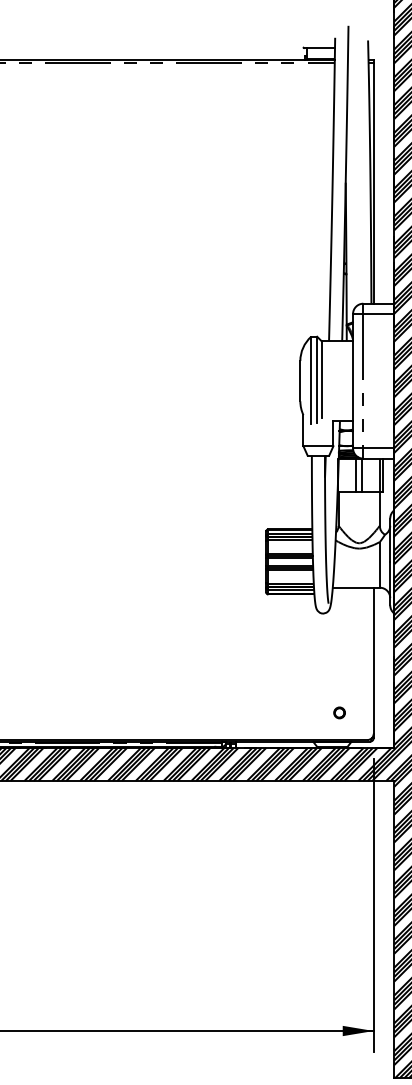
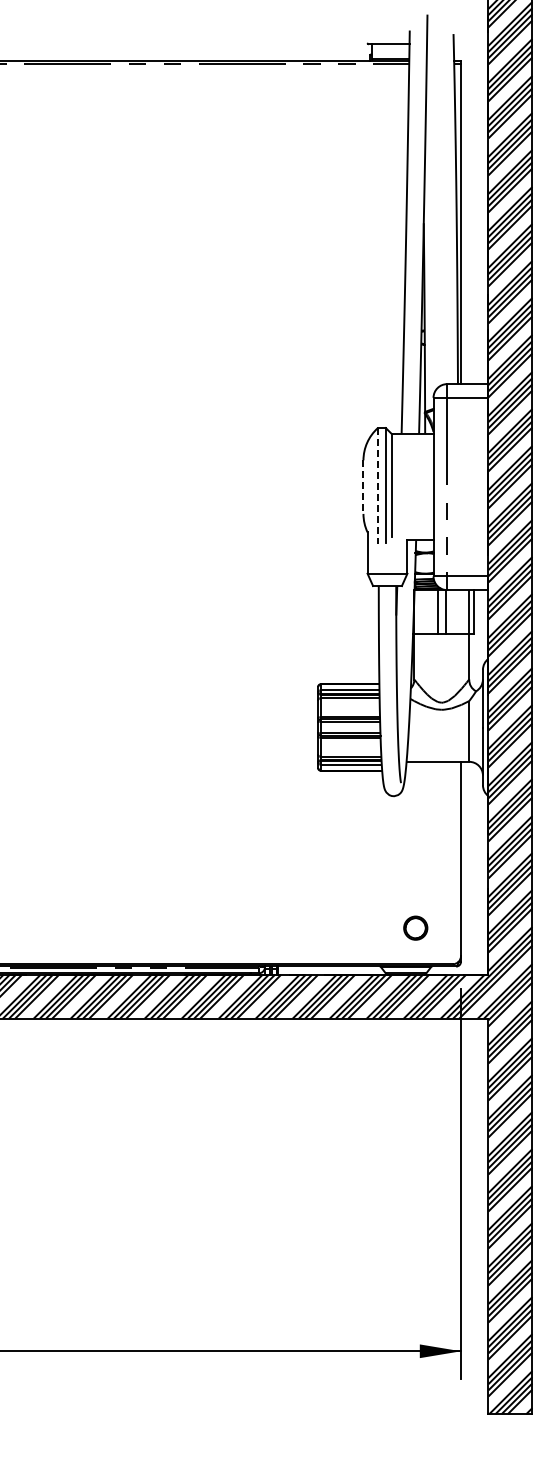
line: (310, 379) -> (377, 485), solid -> dashed
line: (300, 381) -> (363, 487), solid -> dashed
circle: (339, 713) -> (415, 928), size x1.6

